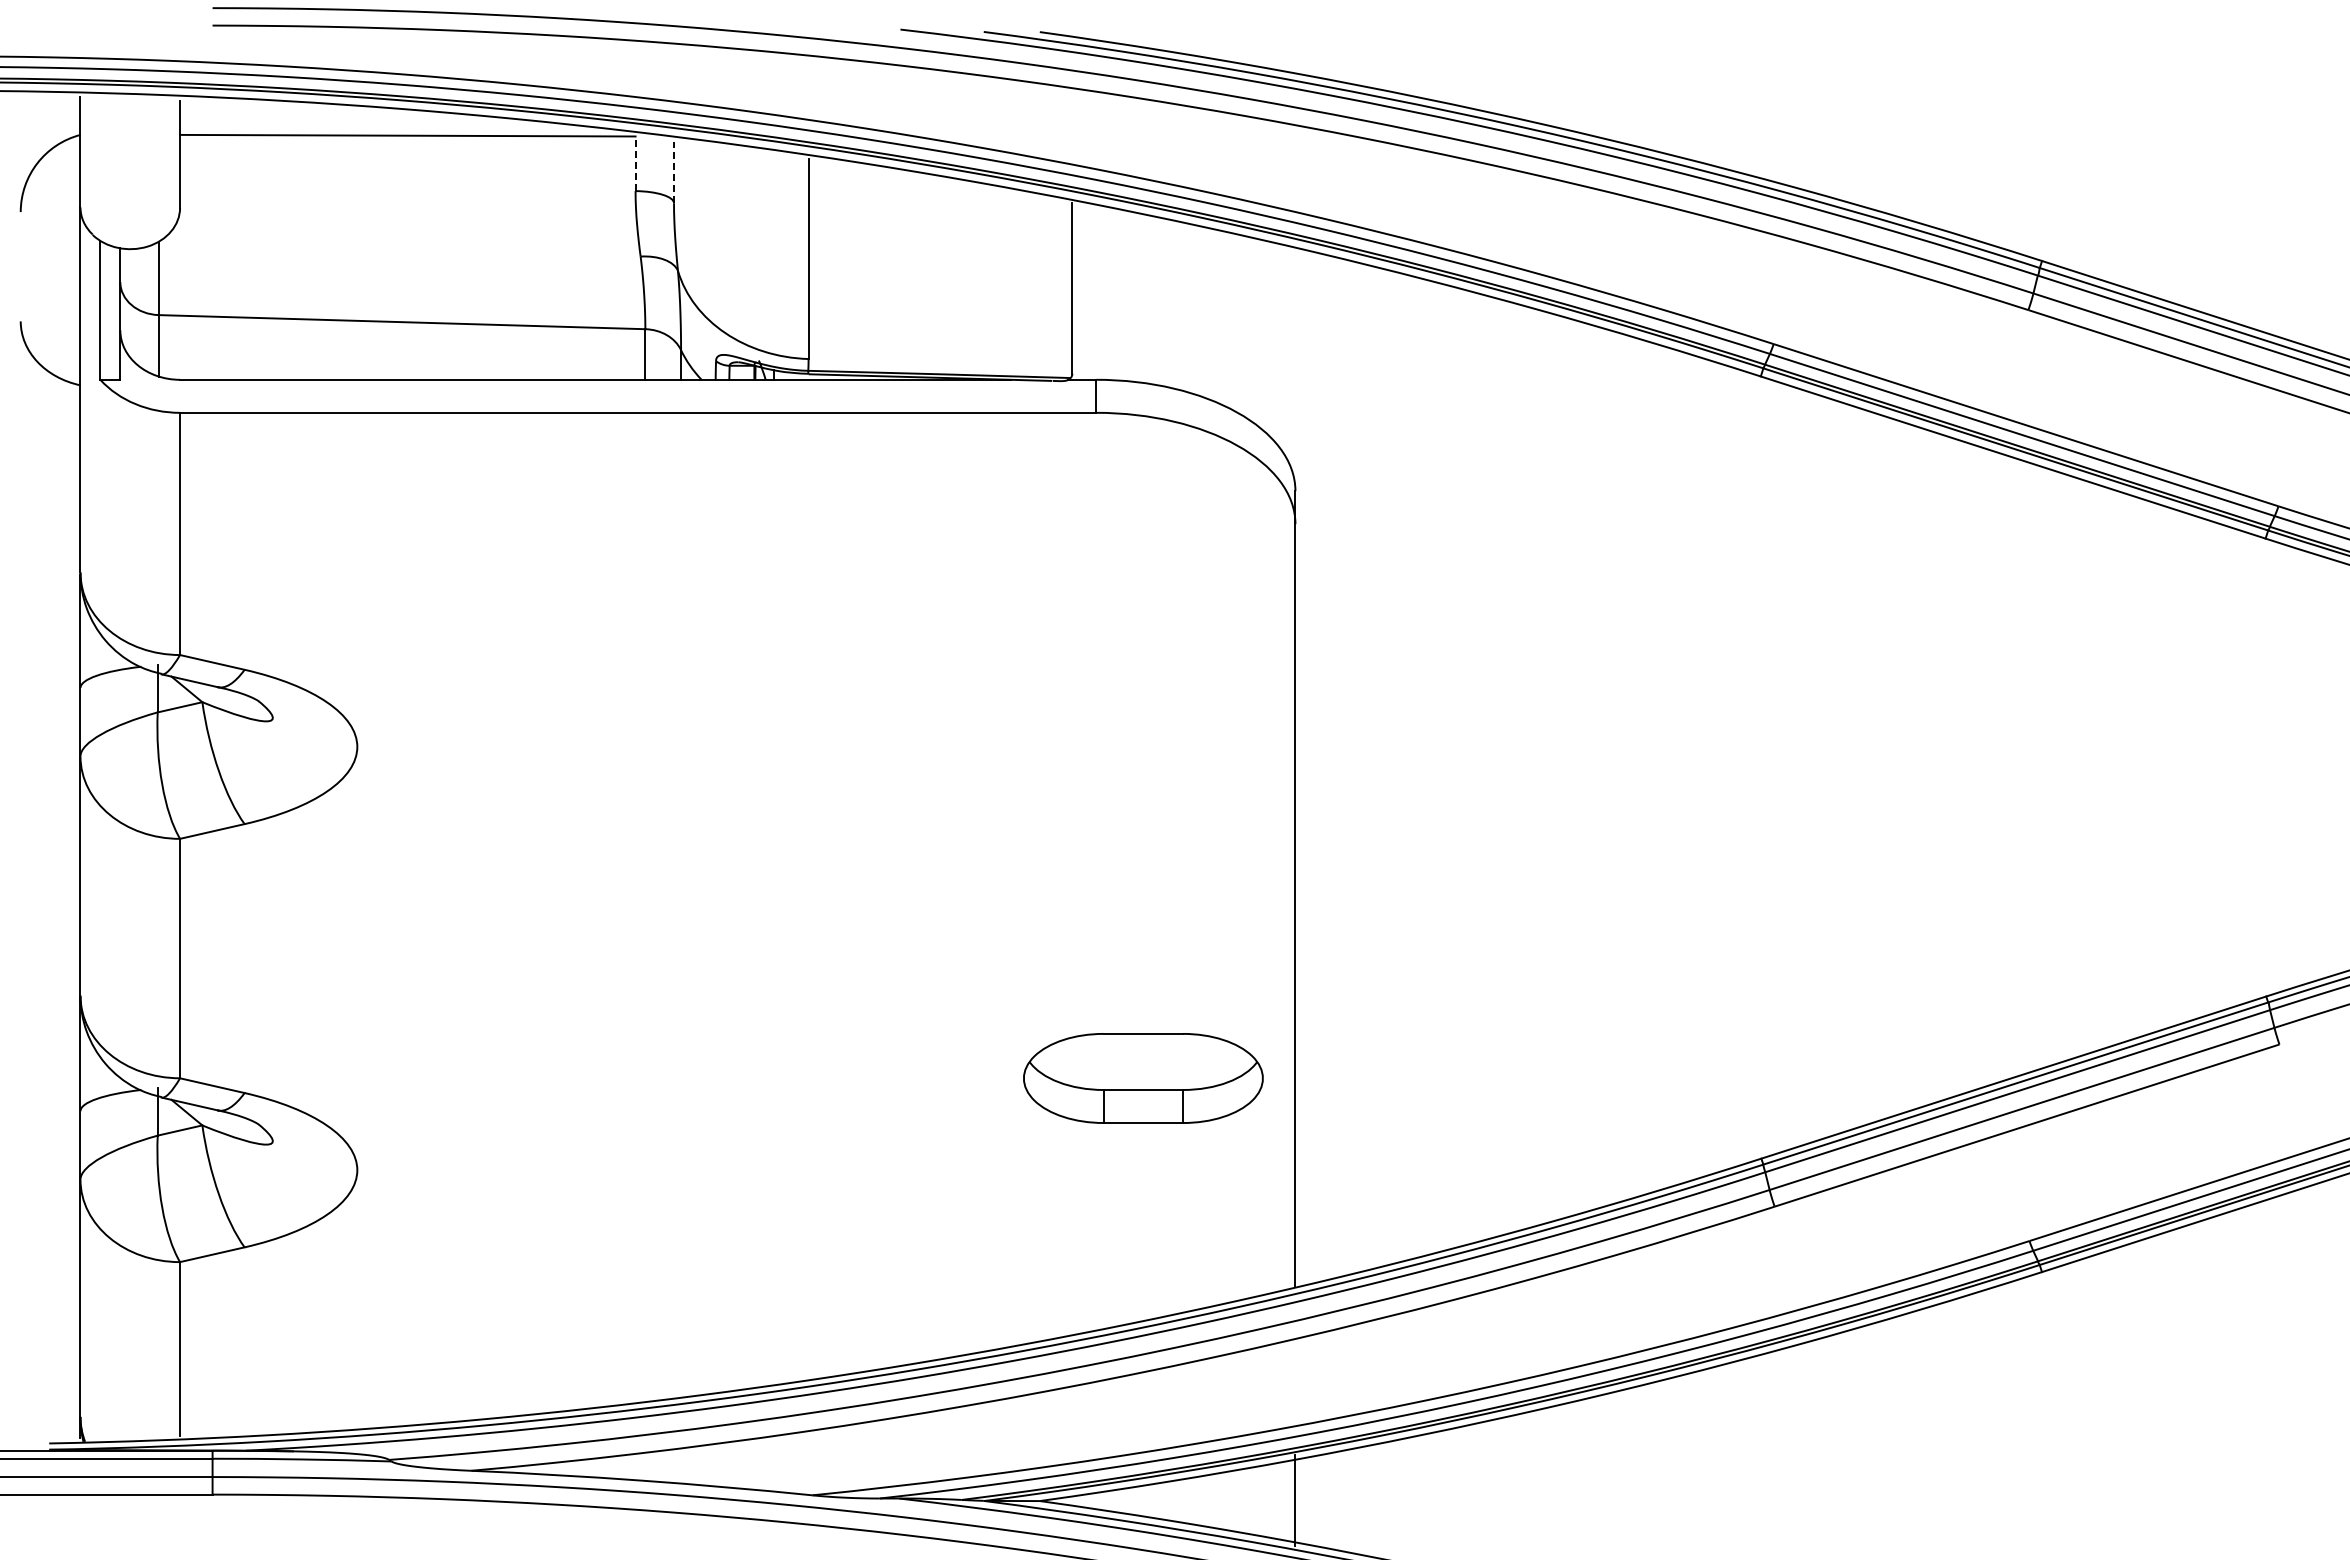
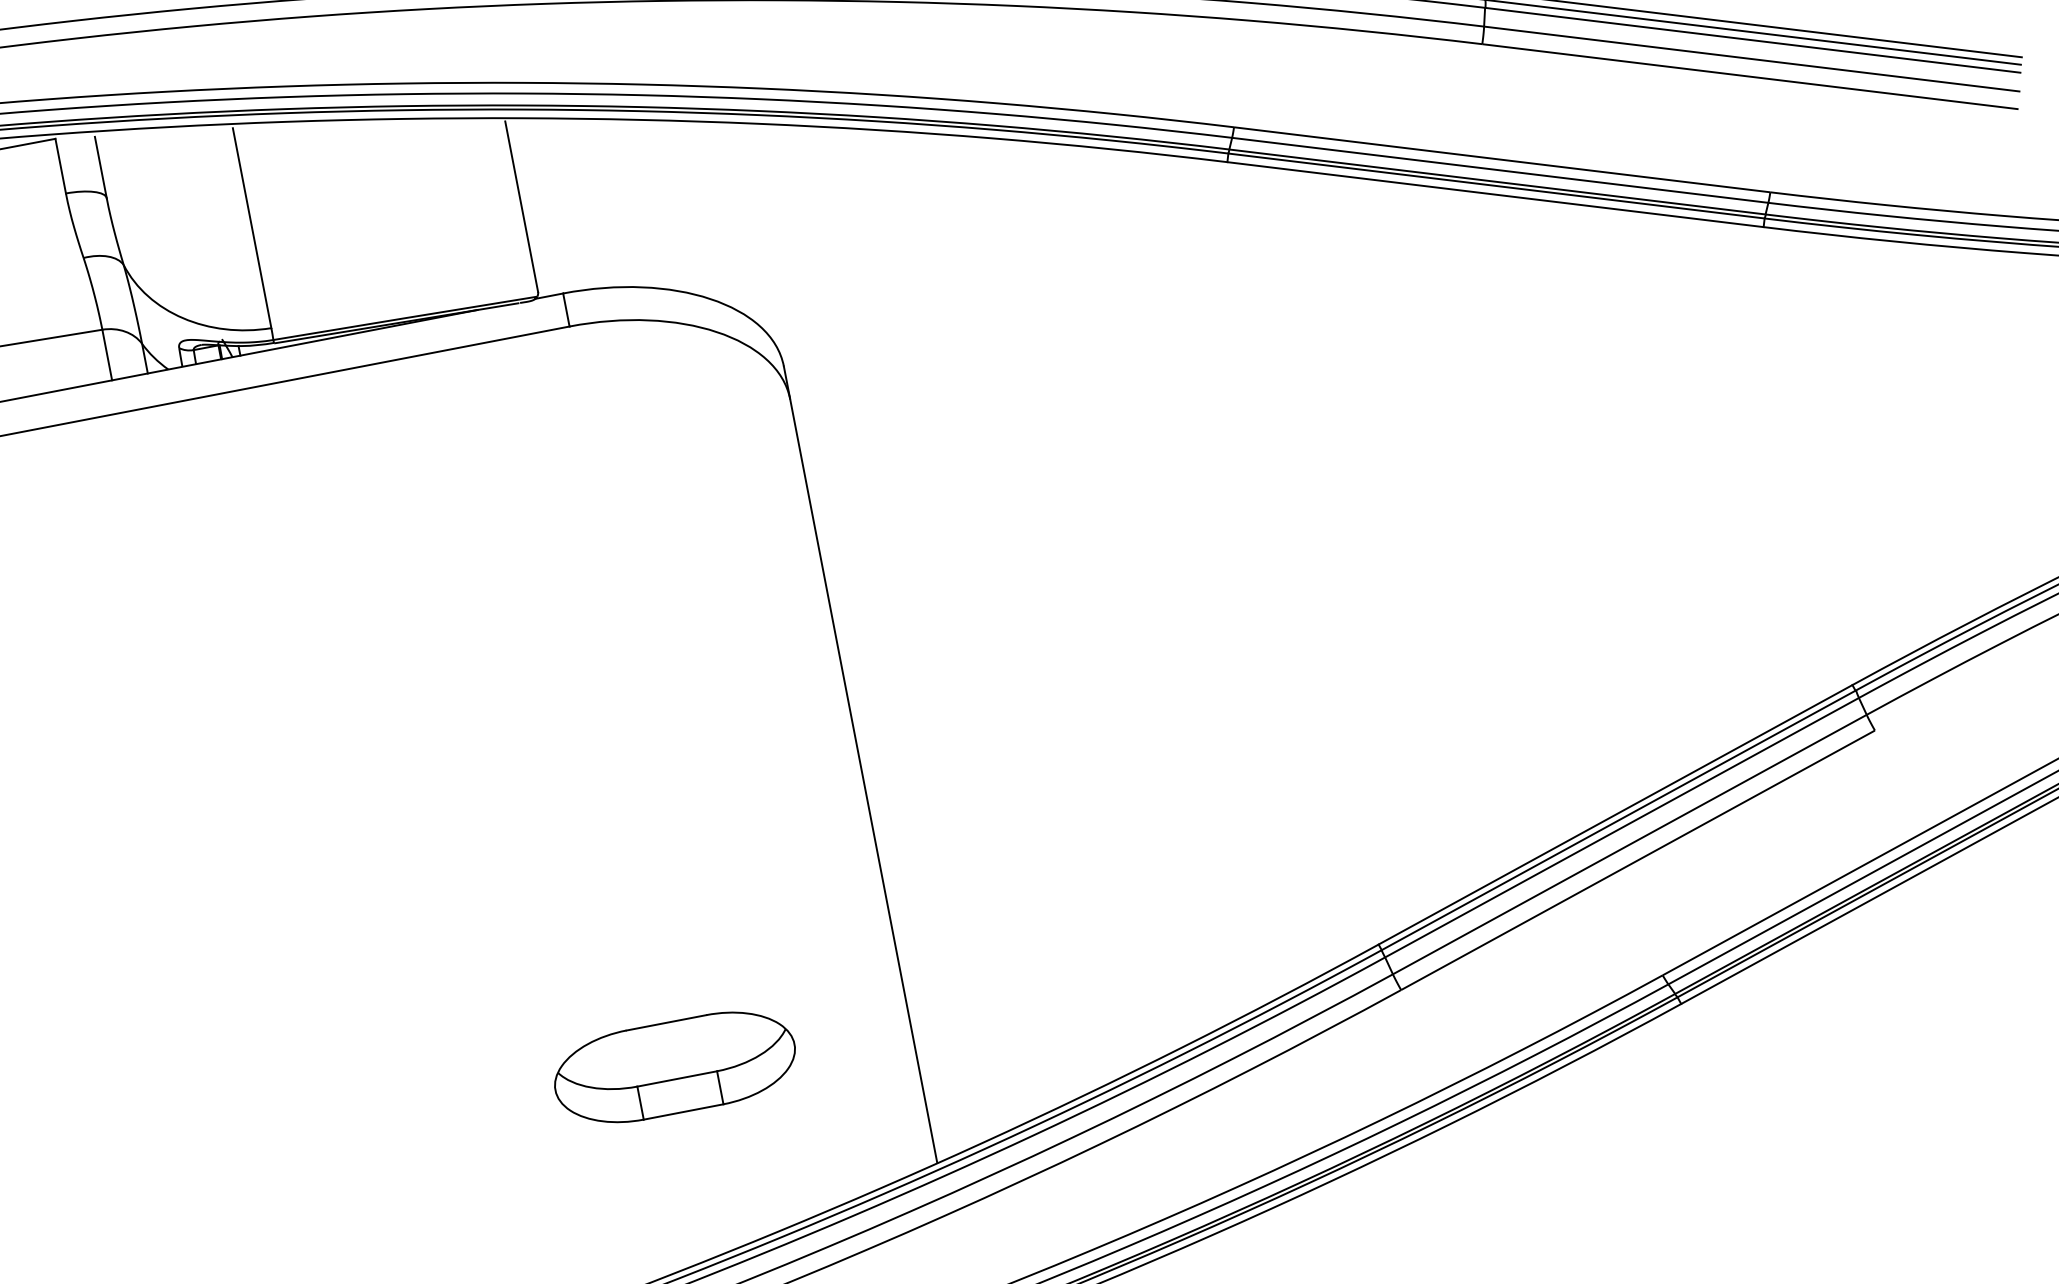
line: (635, 163) -> (60, 165), dashed -> solid
line: (674, 172) -> (101, 167), dashed -> solid
part: (1143, 1078) -> (675, 1067), moved

